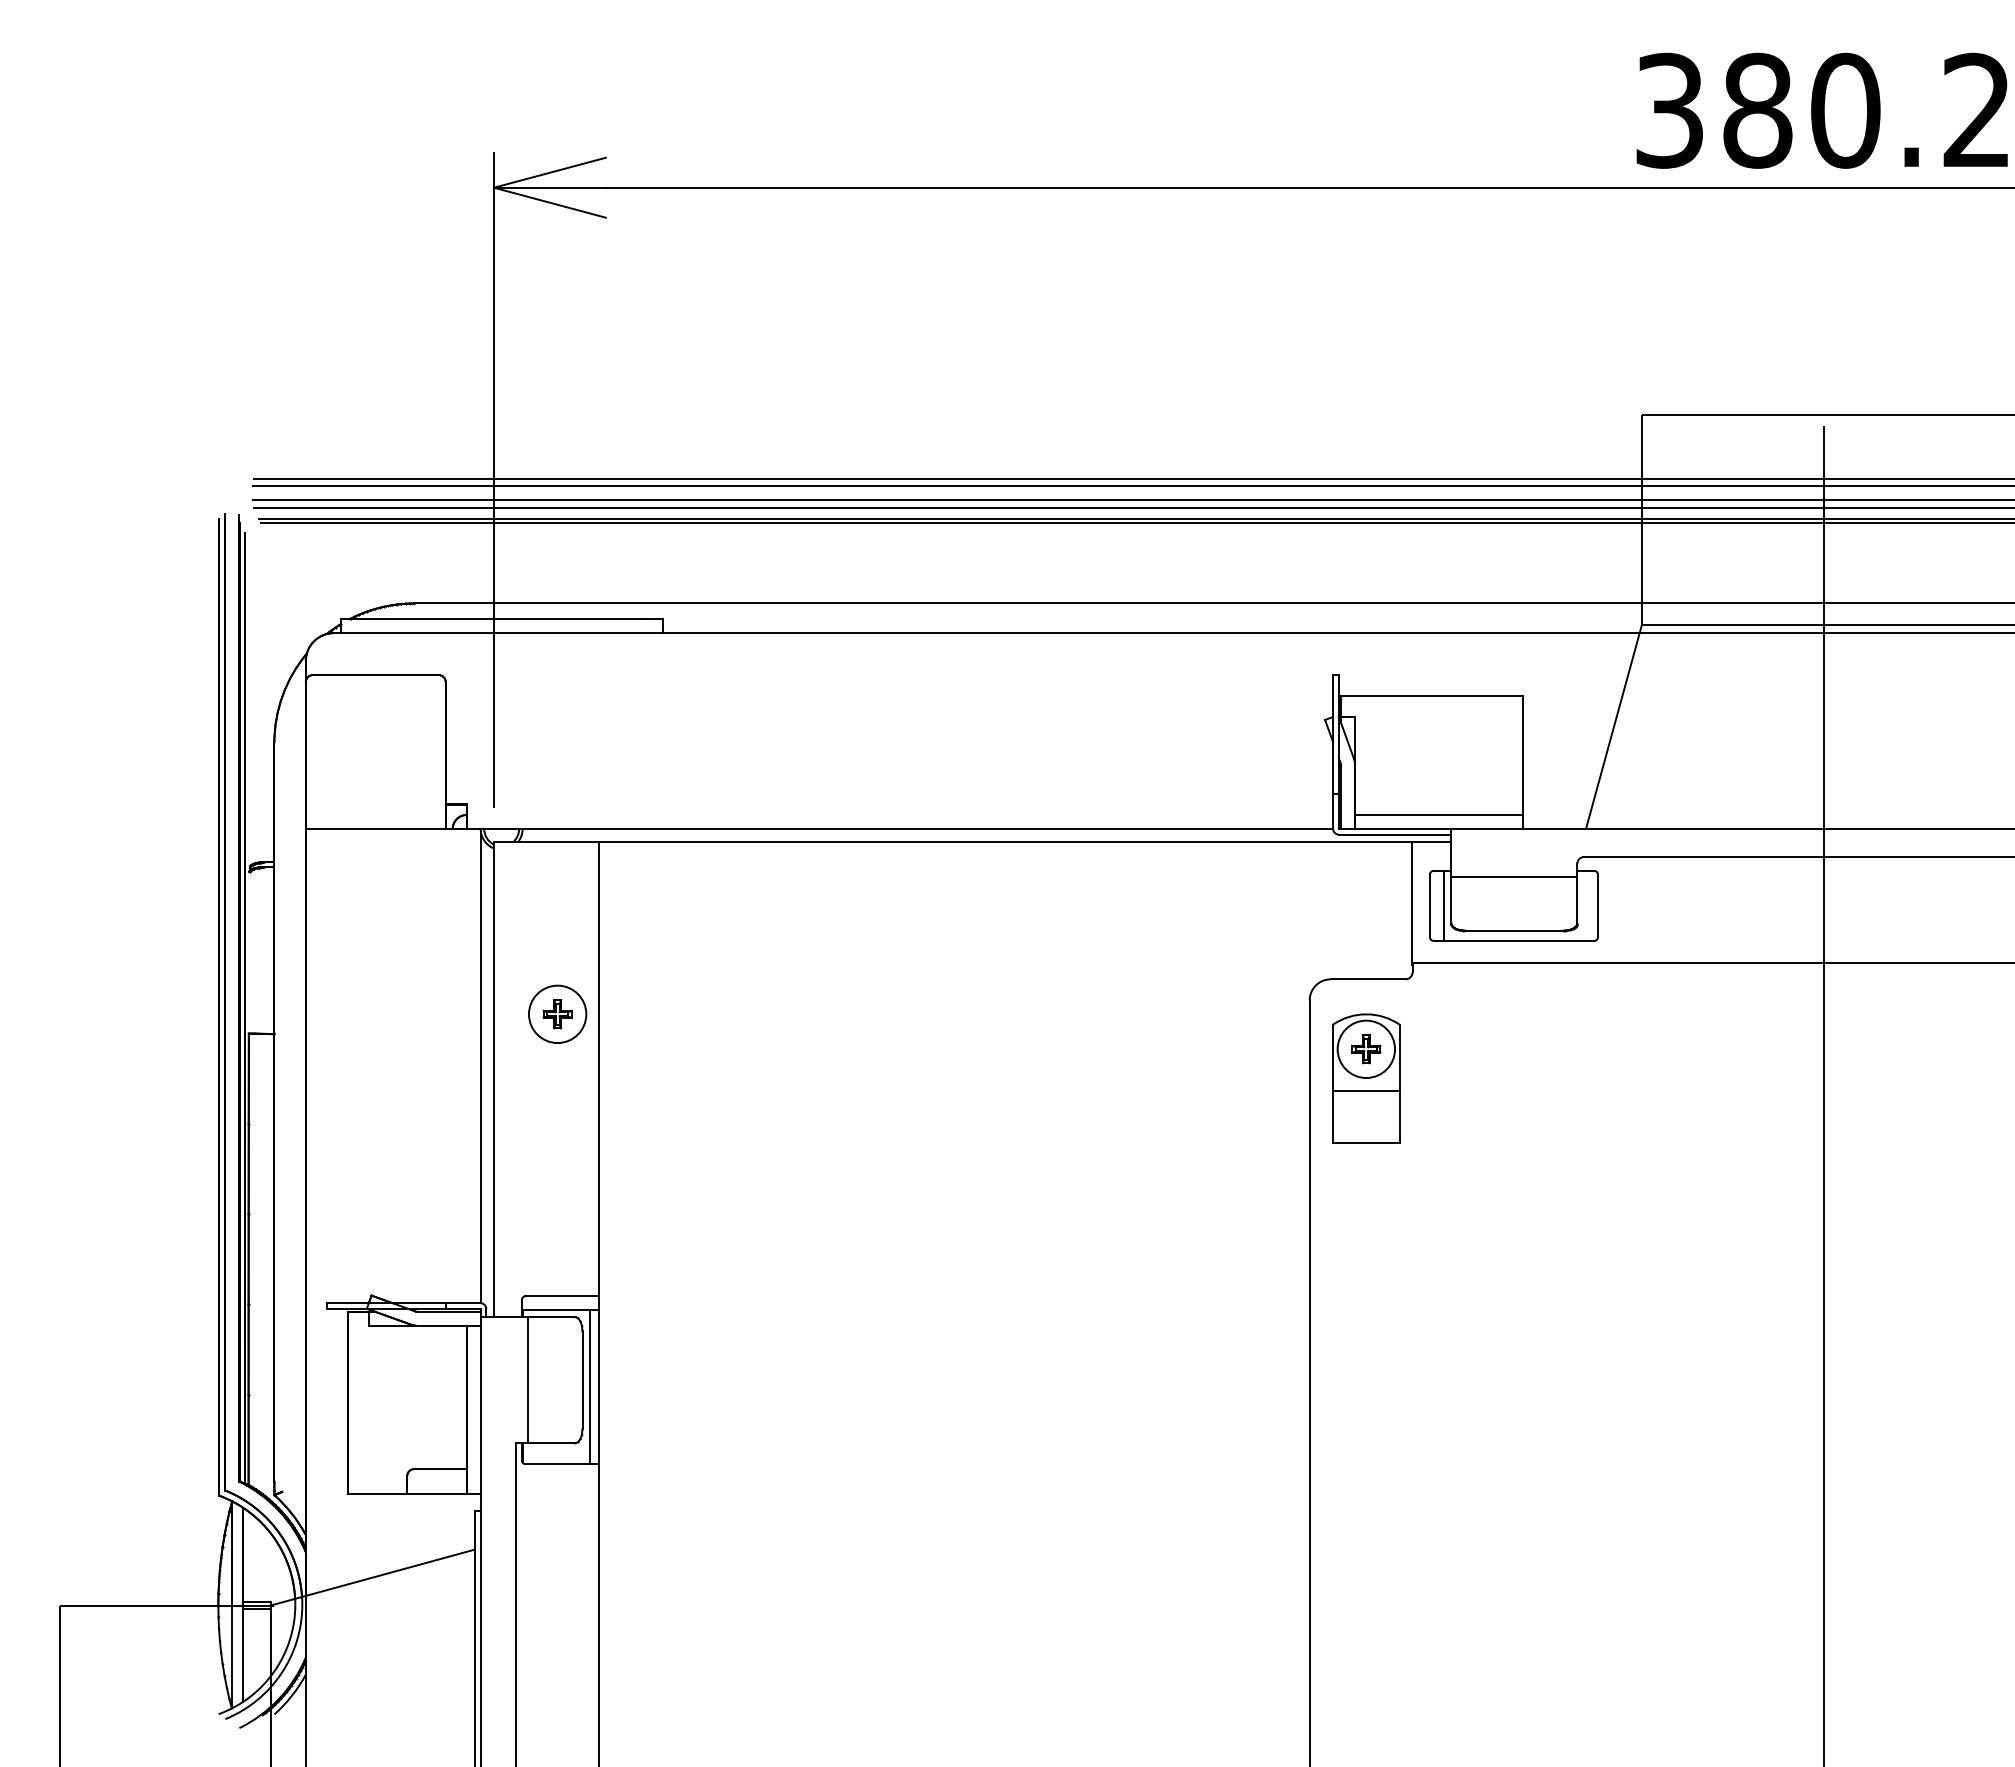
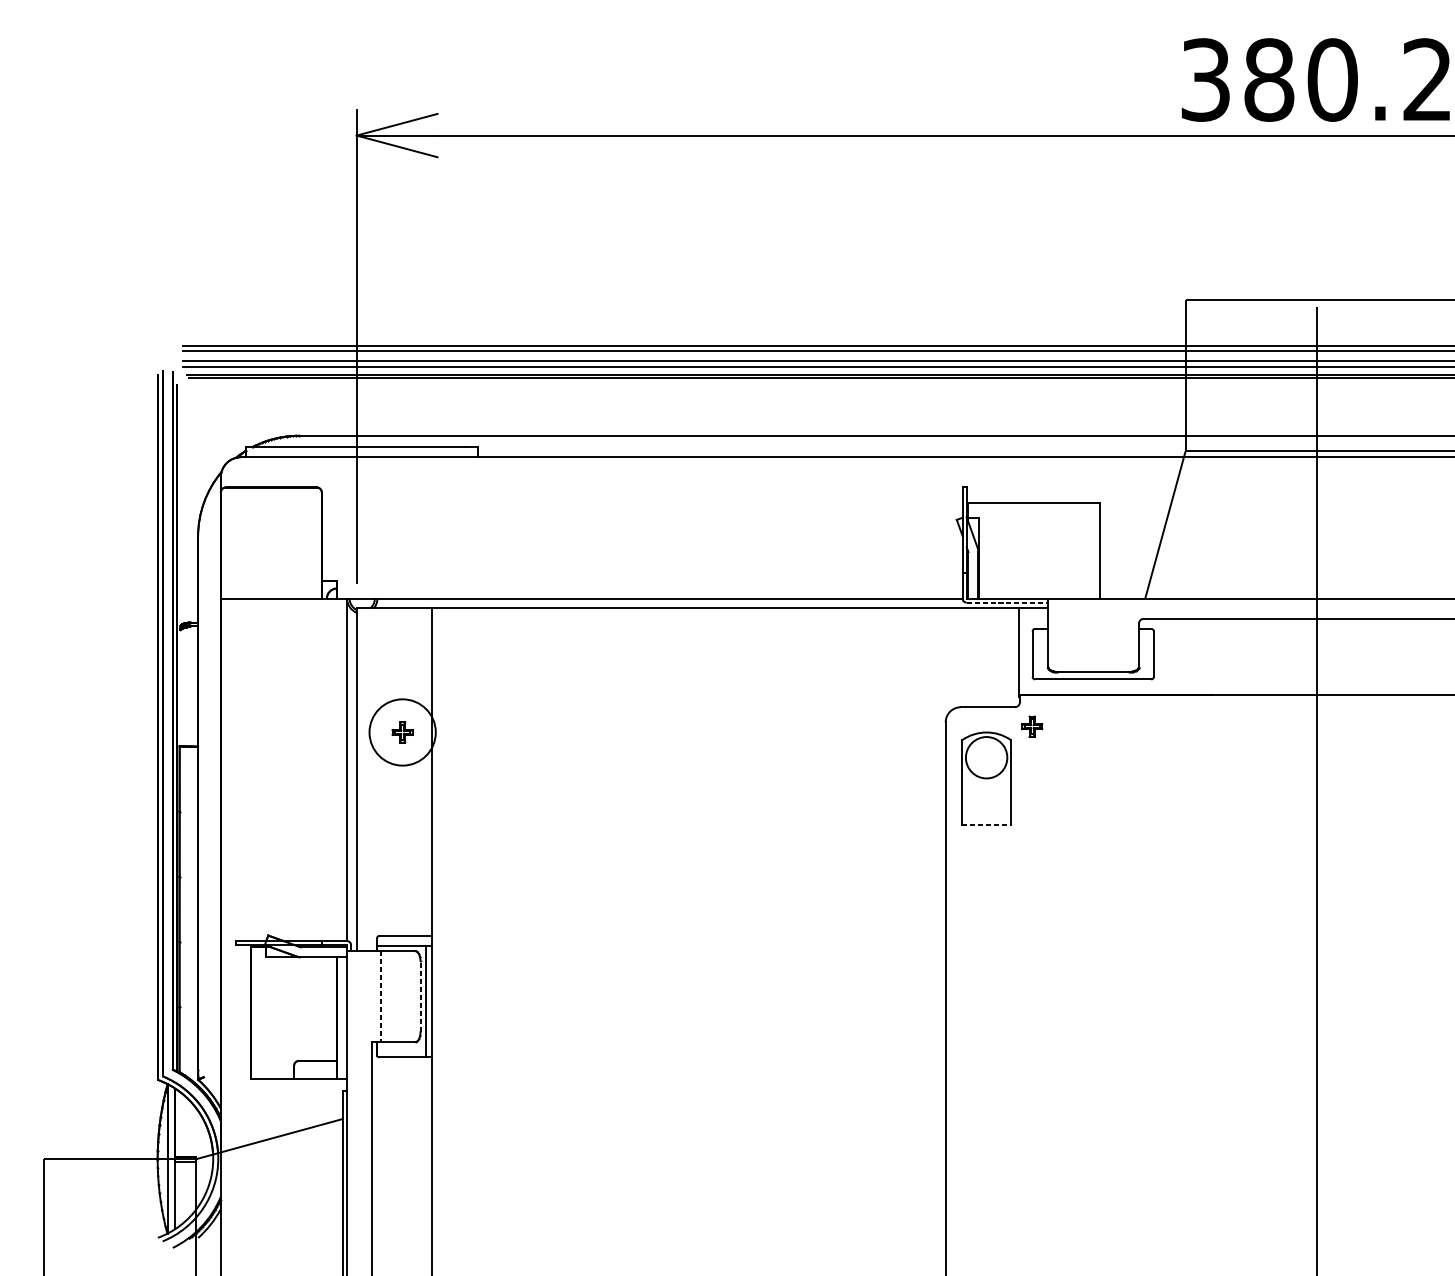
line: (1439, 814) -> (1039, 588), removed
line: (1395, 834) -> (1007, 602), solid -> dashed
line: (1514, 876) -> (1093, 632), removed
line: (1444, 905) -> (1043, 653), removed
circle: (557, 1014) -> (402, 732), size x1.6
part: (1366, 1049) -> (1032, 726), moved
line: (1365, 1091) -> (986, 788), removed
line: (1366, 1143) -> (986, 825), solid -> dashed
line: (528, 1380) -> (381, 996), solid -> dashed
line: (582, 1380) -> (420, 996), solid -> dashed

